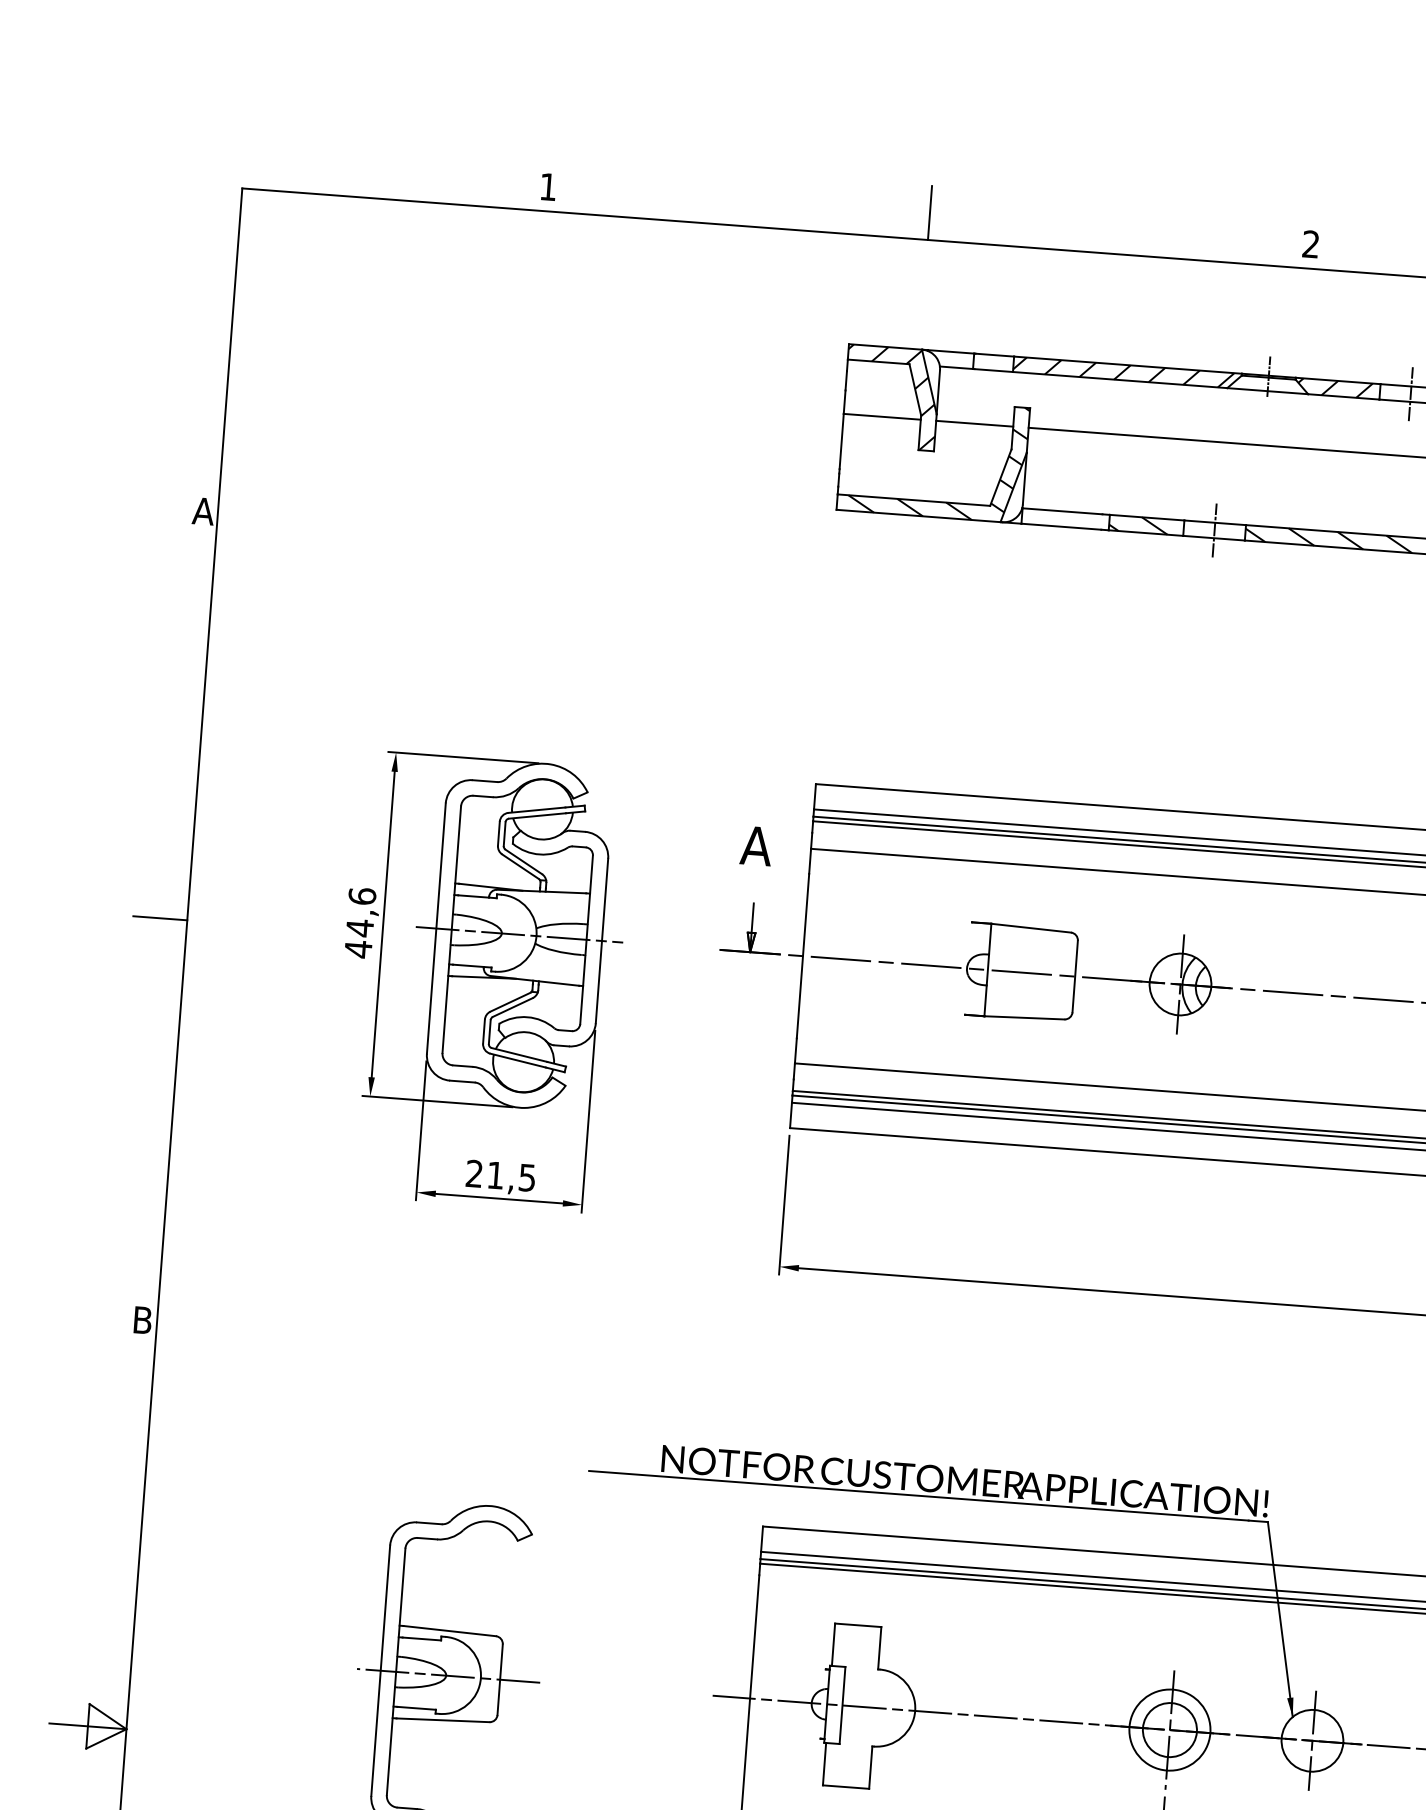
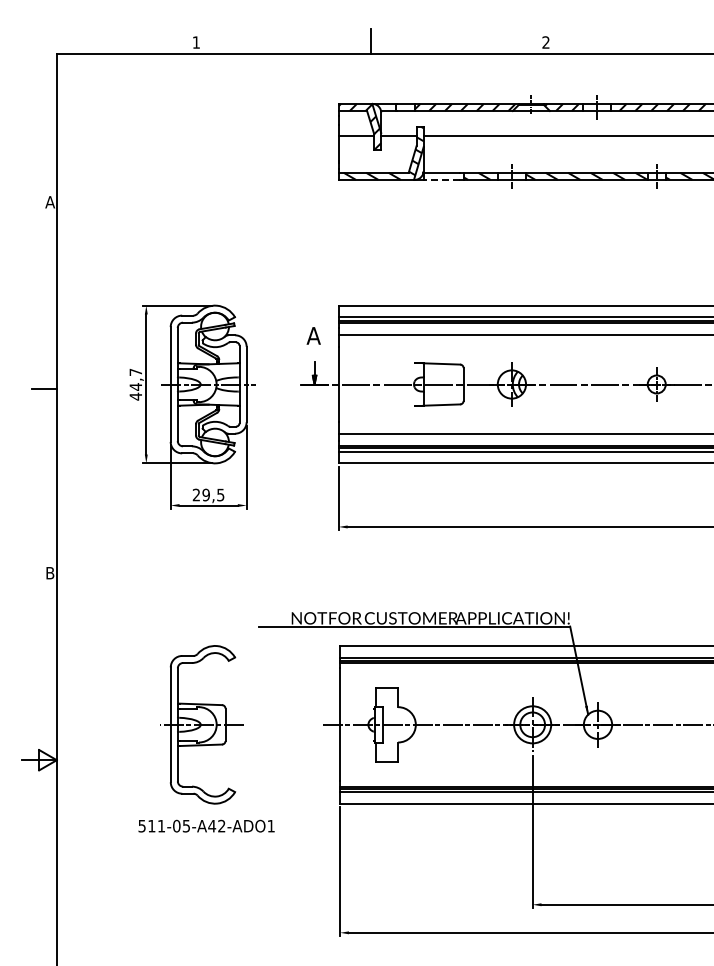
line: (1060, 525) -> (441, 179), solid -> dashed
text: (361, 896) -> (135, 372), 44,6 -> 44,7
text: (494, 1174) -> (205, 494), 21,5 -> 29,5

